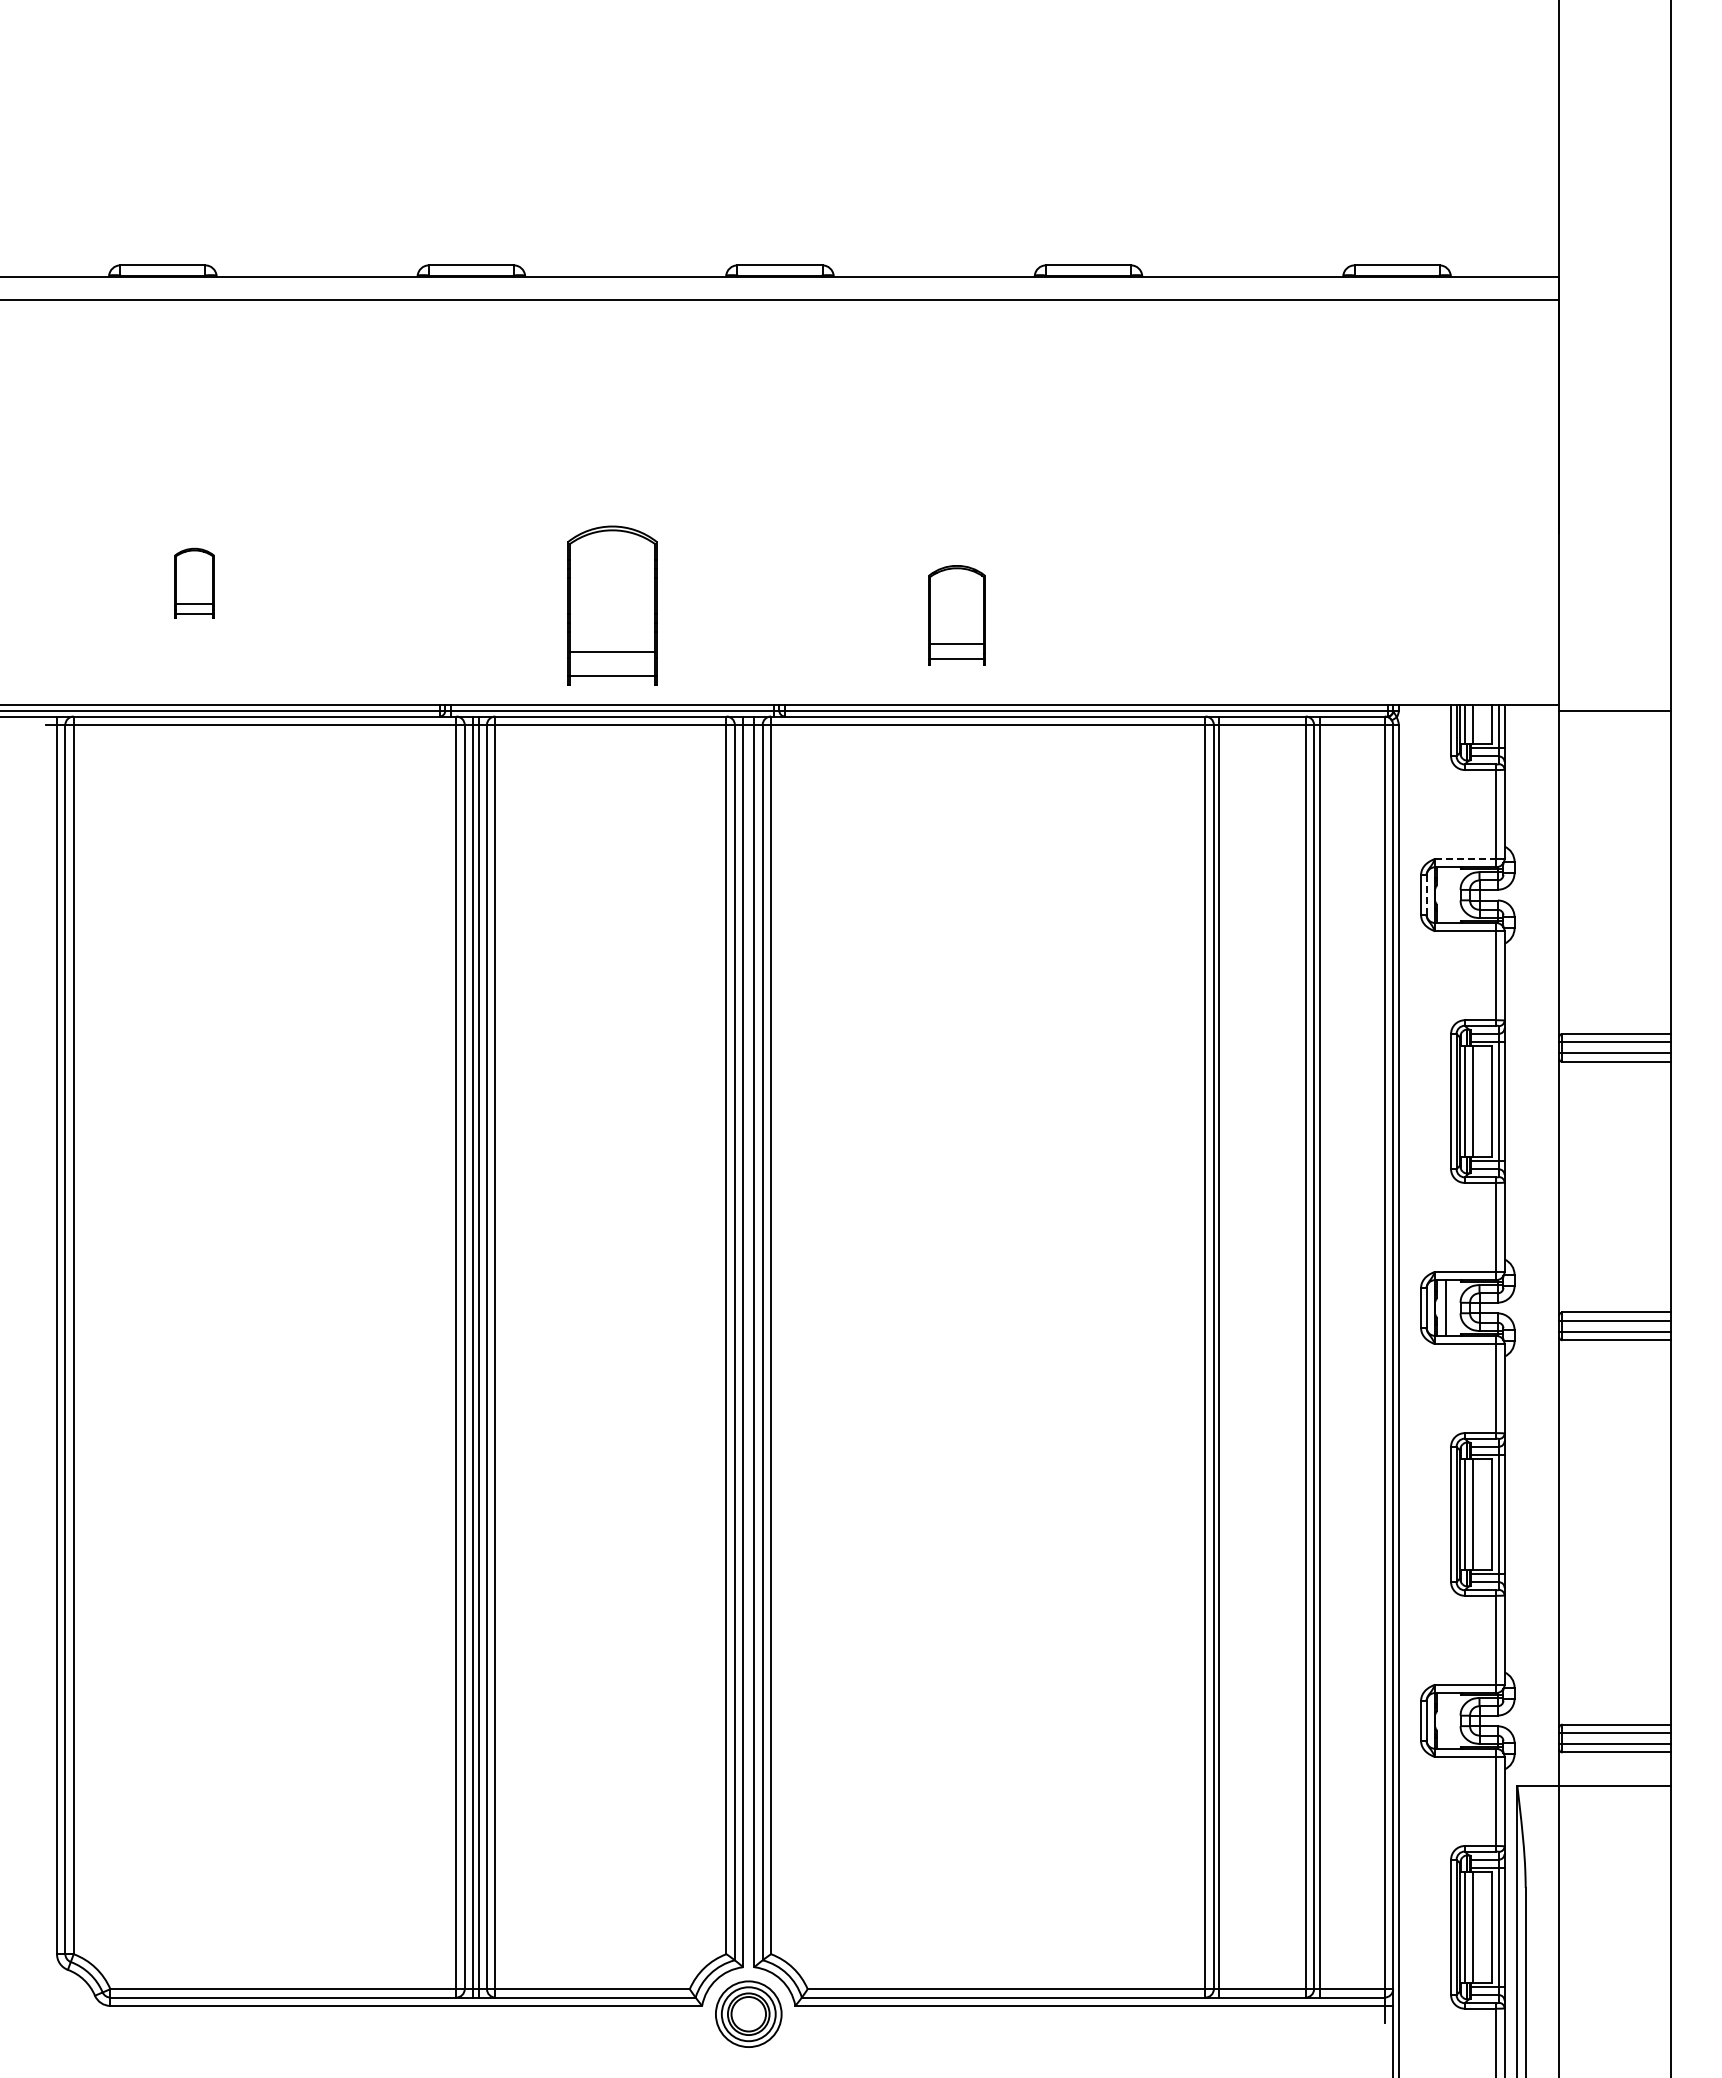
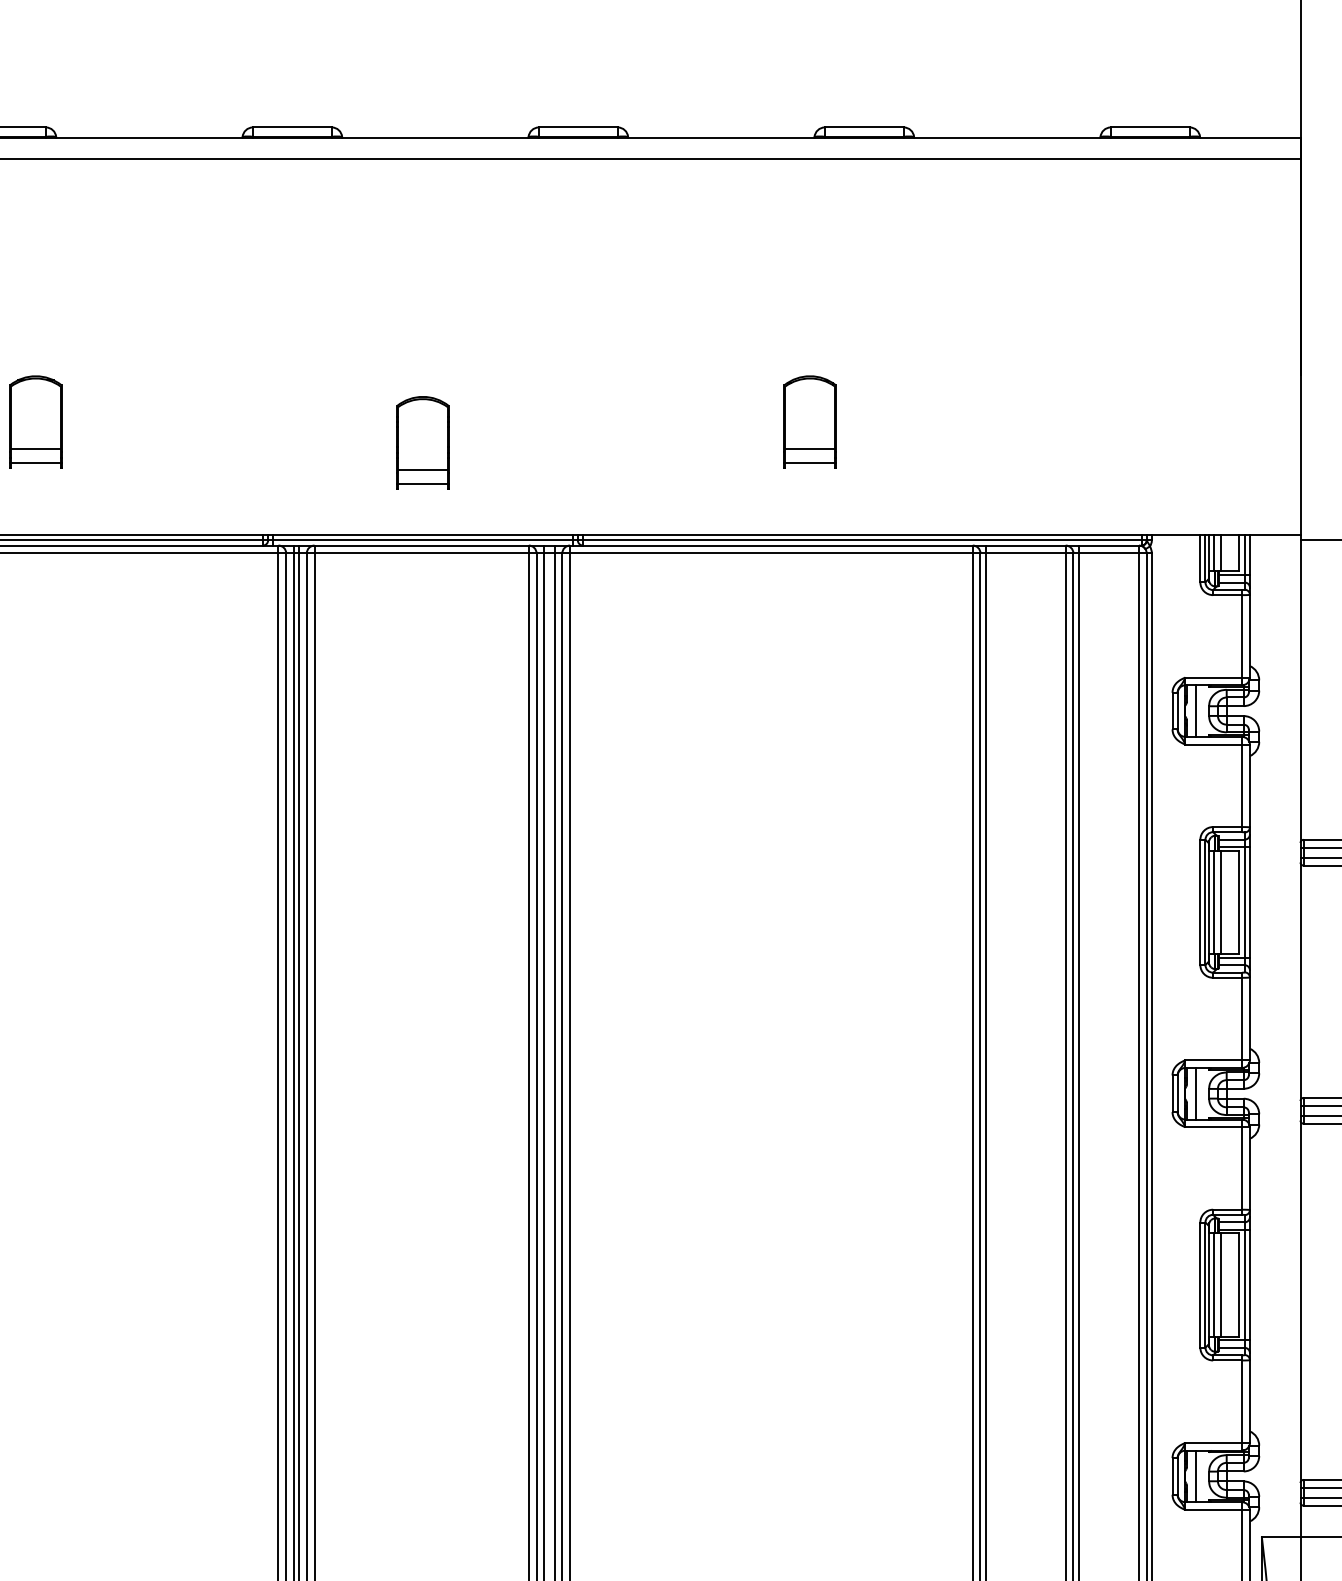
part: (194, 583) -> (35, 422), size x1.43
part: (611, 605) -> (422, 442), size x0.62
part: (956, 615) -> (809, 422), moved
line: (1465, 858) -> (1213, 677), dashed -> solid
line: (1445, 894) -> (1195, 710), added
line: (1426, 895) -> (1177, 711), dashed -> solid
line: (1445, 1720) -> (1195, 1476), added

